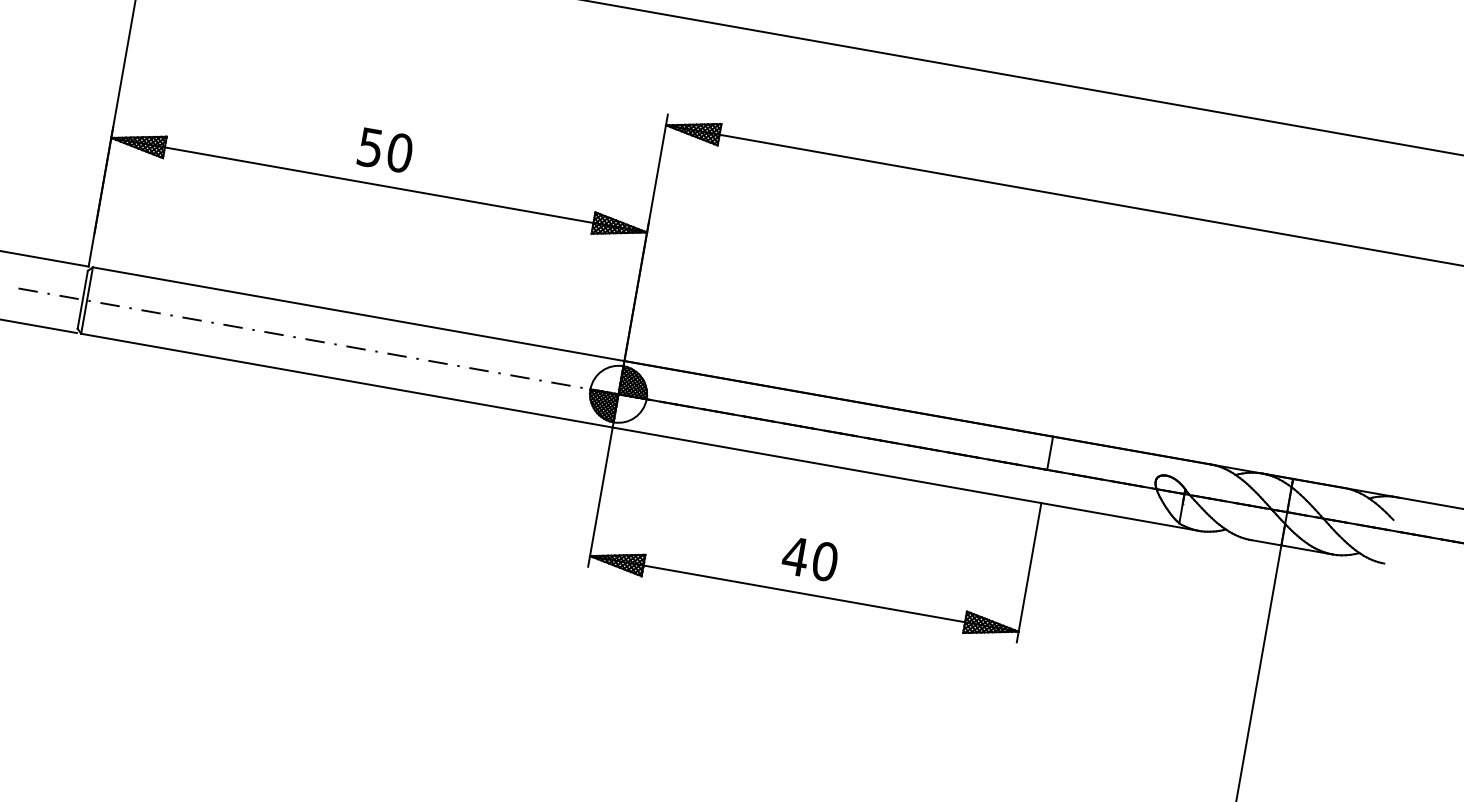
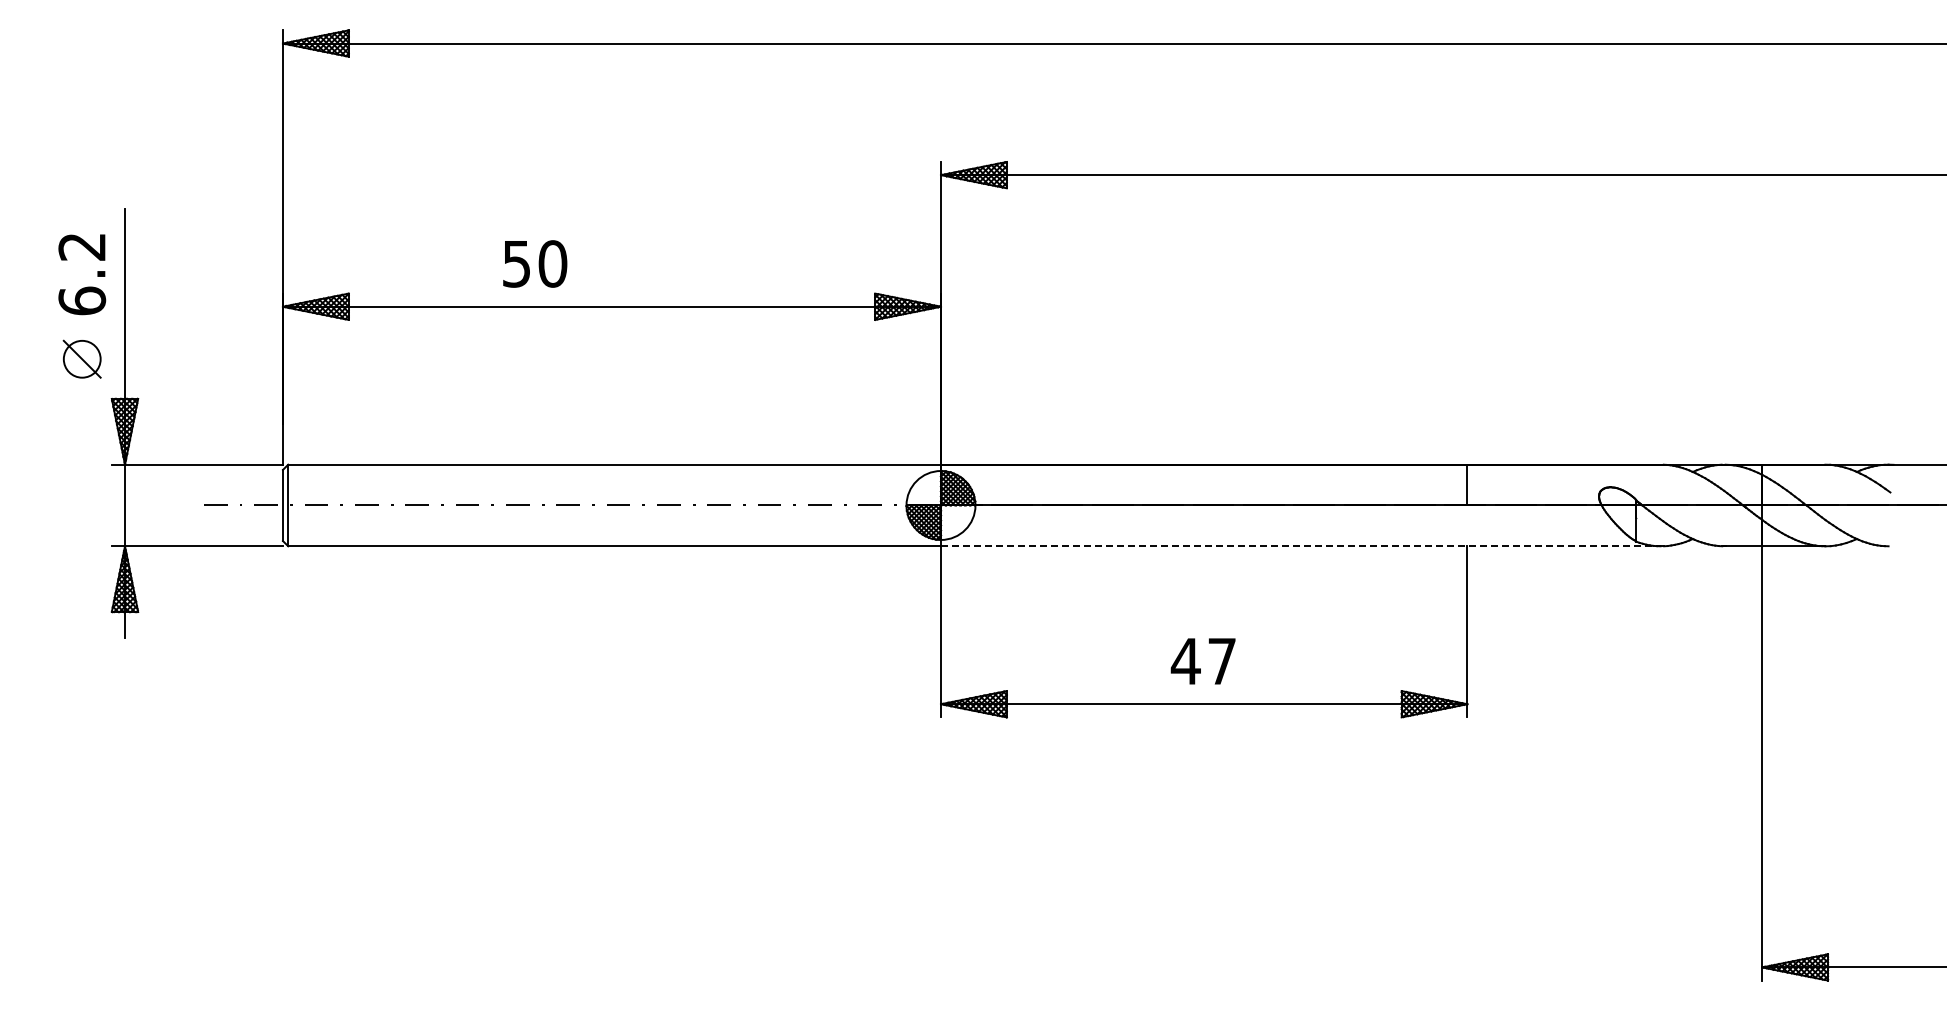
text: (385, 150) -> (535, 263), moved
line: (906, 479) -> (1301, 546), solid -> dashed
text: (825, 561) -> (1222, 661), 40 -> 47

